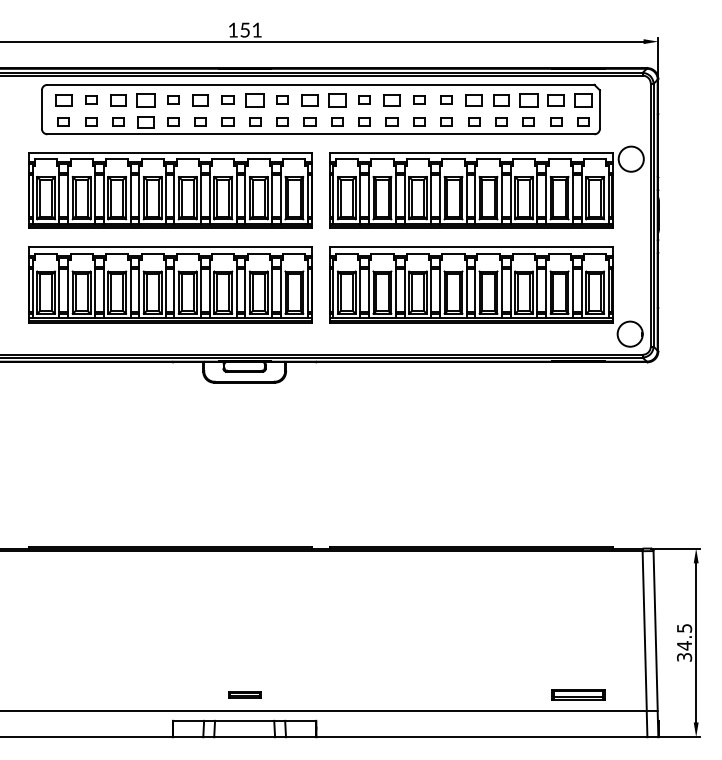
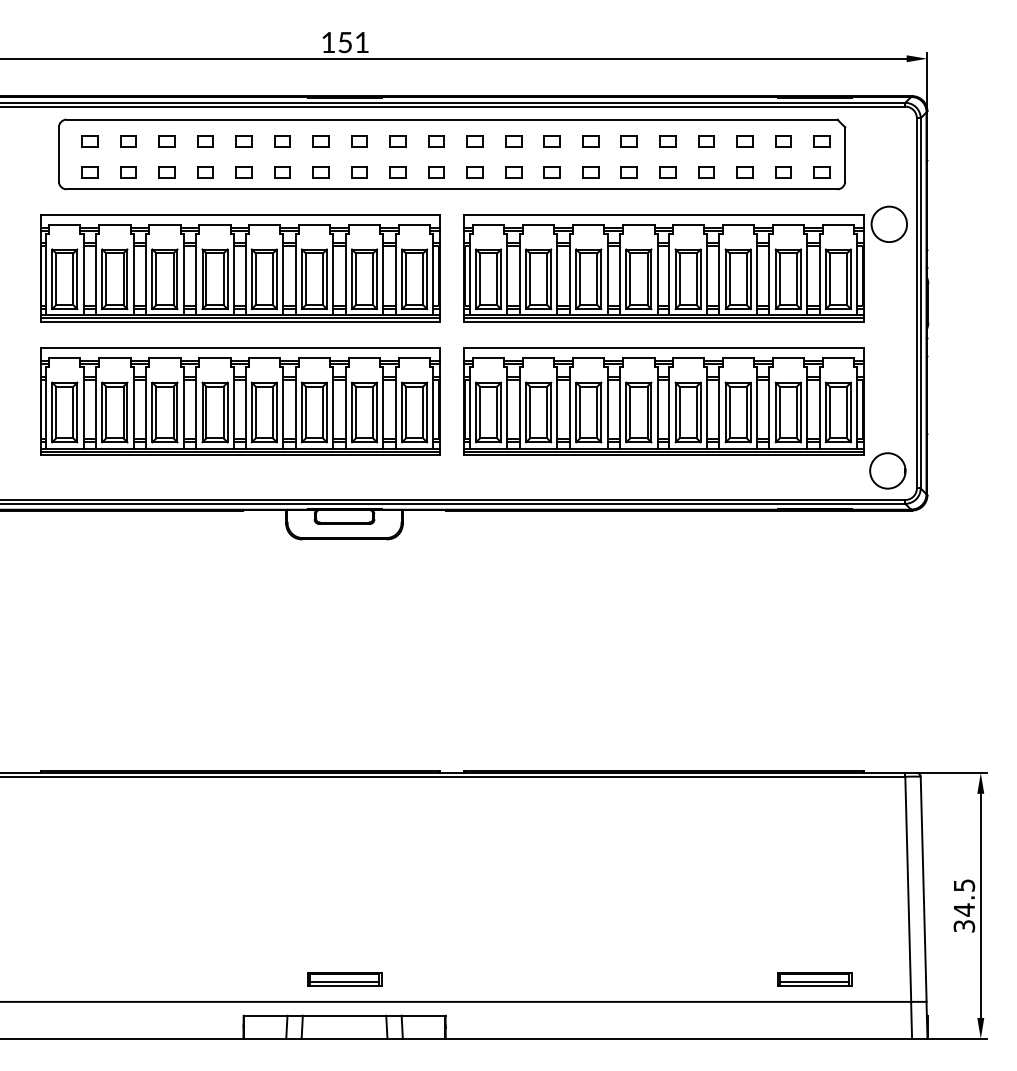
part: (63, 100) -> (89, 141), size x0.71
part: (118, 100) -> (166, 141), size x0.71
part: (145, 100) -> (205, 141), size x0.62
part: (200, 100) -> (282, 141), size x0.71
part: (255, 100) -> (359, 141), size x0.62
part: (309, 100) -> (436, 141), size x0.71
part: (336, 100) -> (474, 141), size x0.62
part: (391, 100) -> (551, 141), size x0.71
part: (473, 100) -> (667, 141), size x0.71
part: (501, 100) -> (706, 141), size x0.71
part: (528, 100) -> (744, 141), size x0.62
part: (556, 100) -> (783, 141), size x0.71
part: (583, 100) -> (821, 141), size x0.62
part: (145, 122) -> (205, 172), size x0.71
part: (244, 695) -> (344, 979), size x1.67

